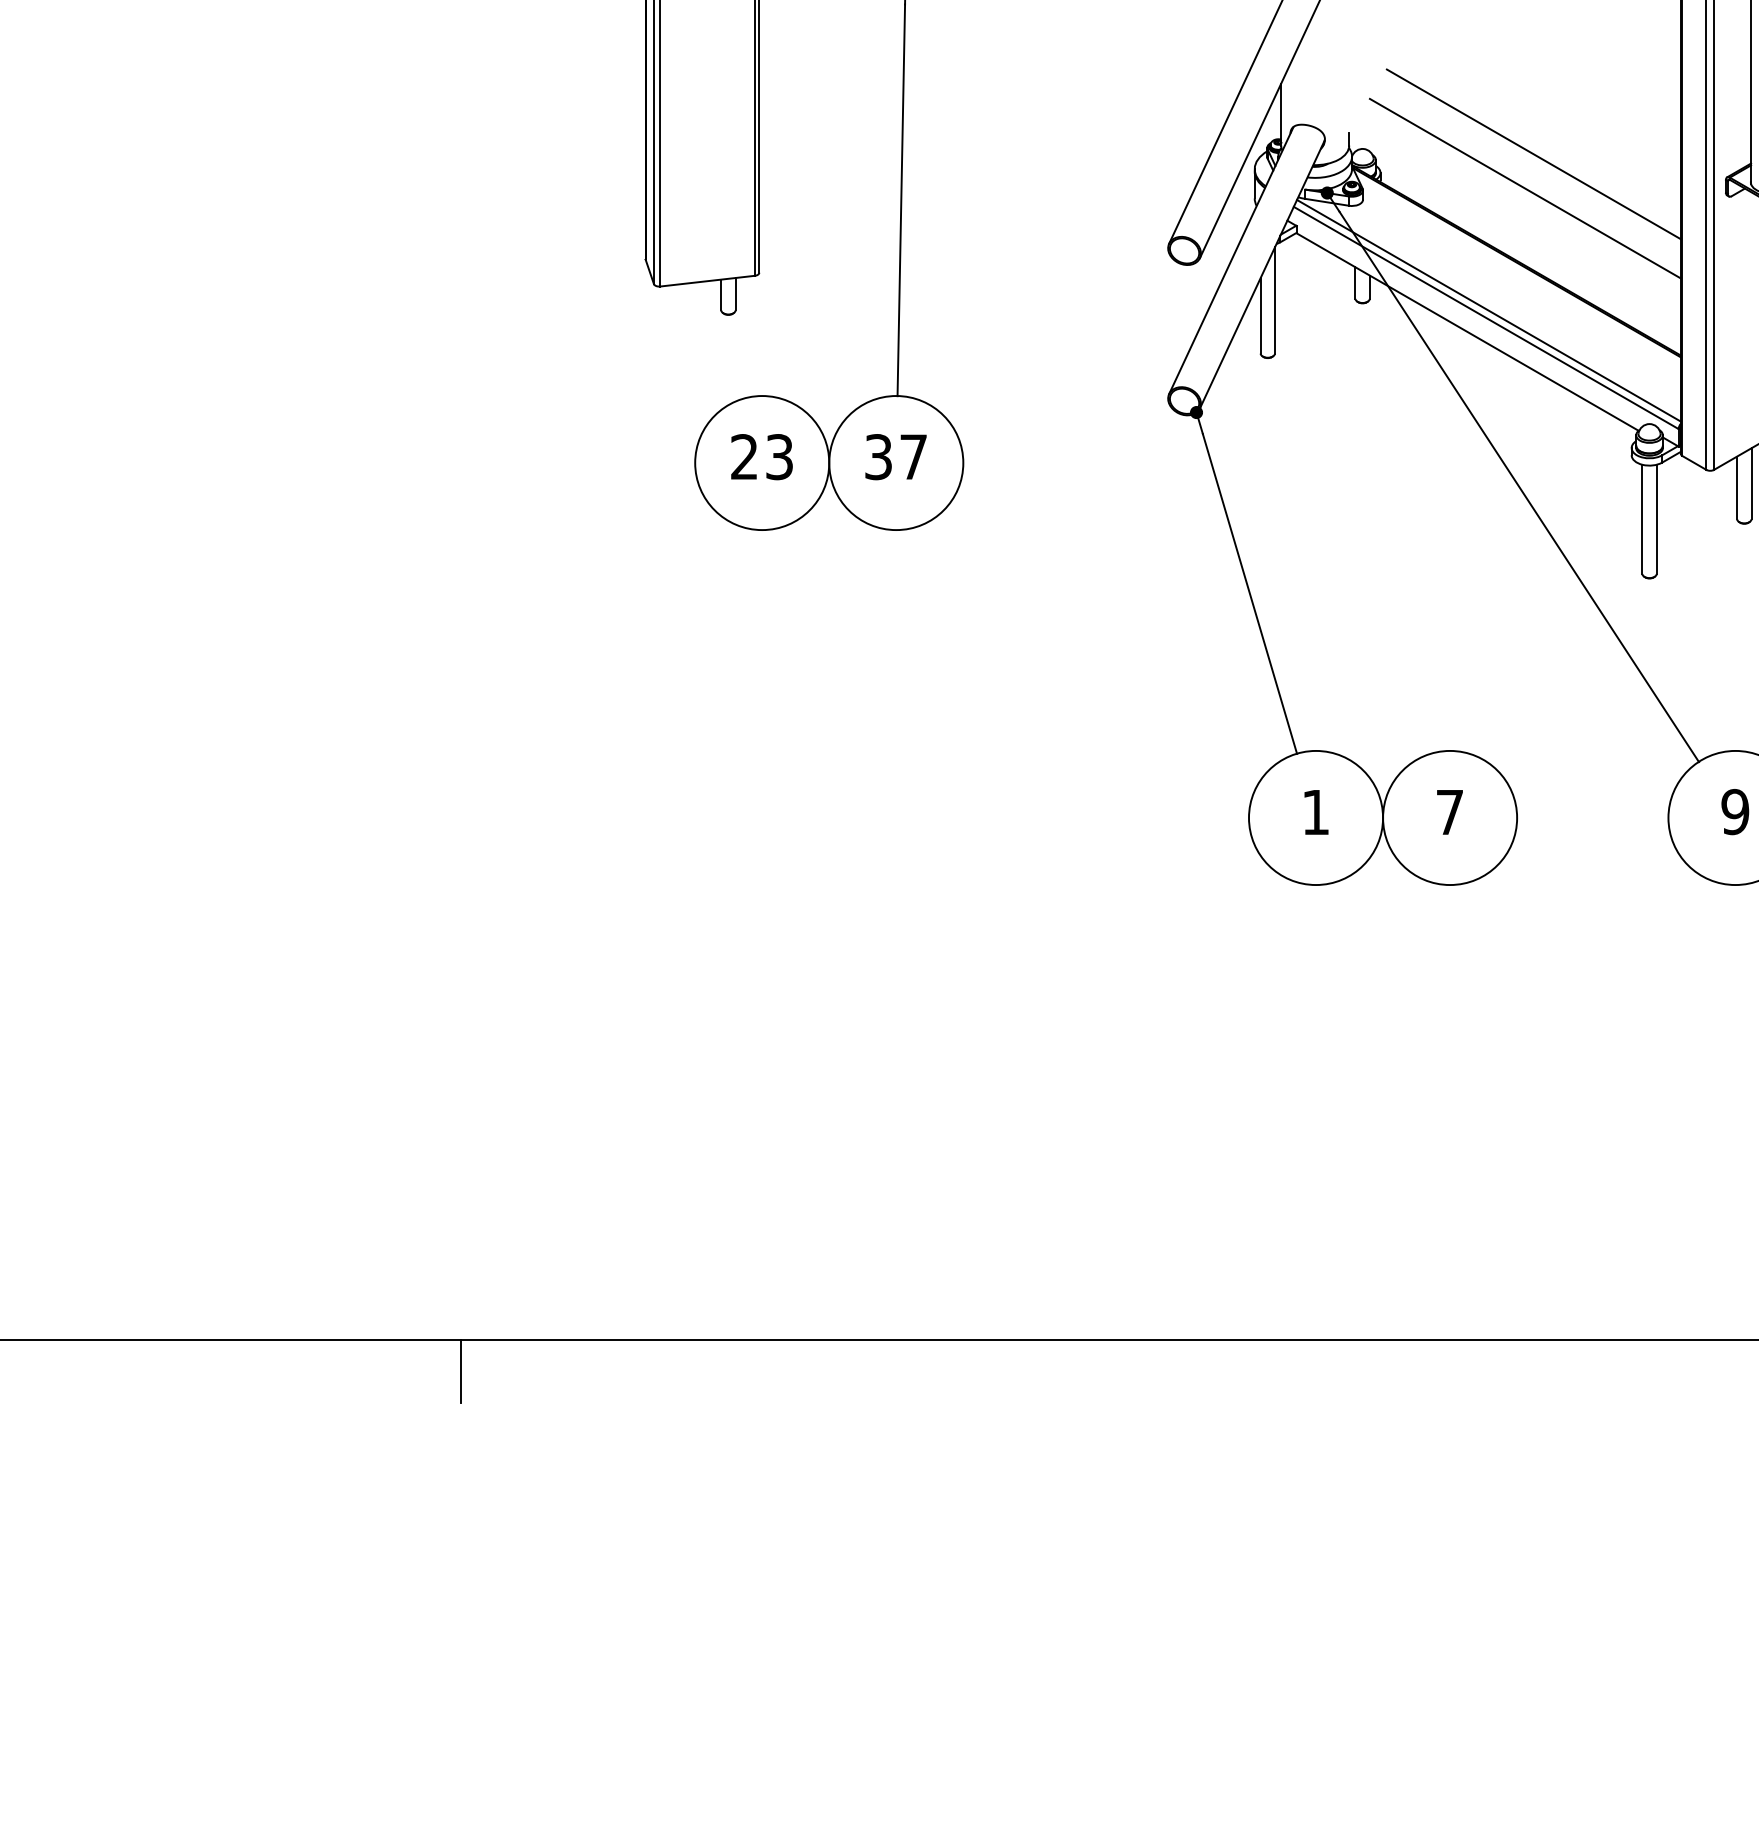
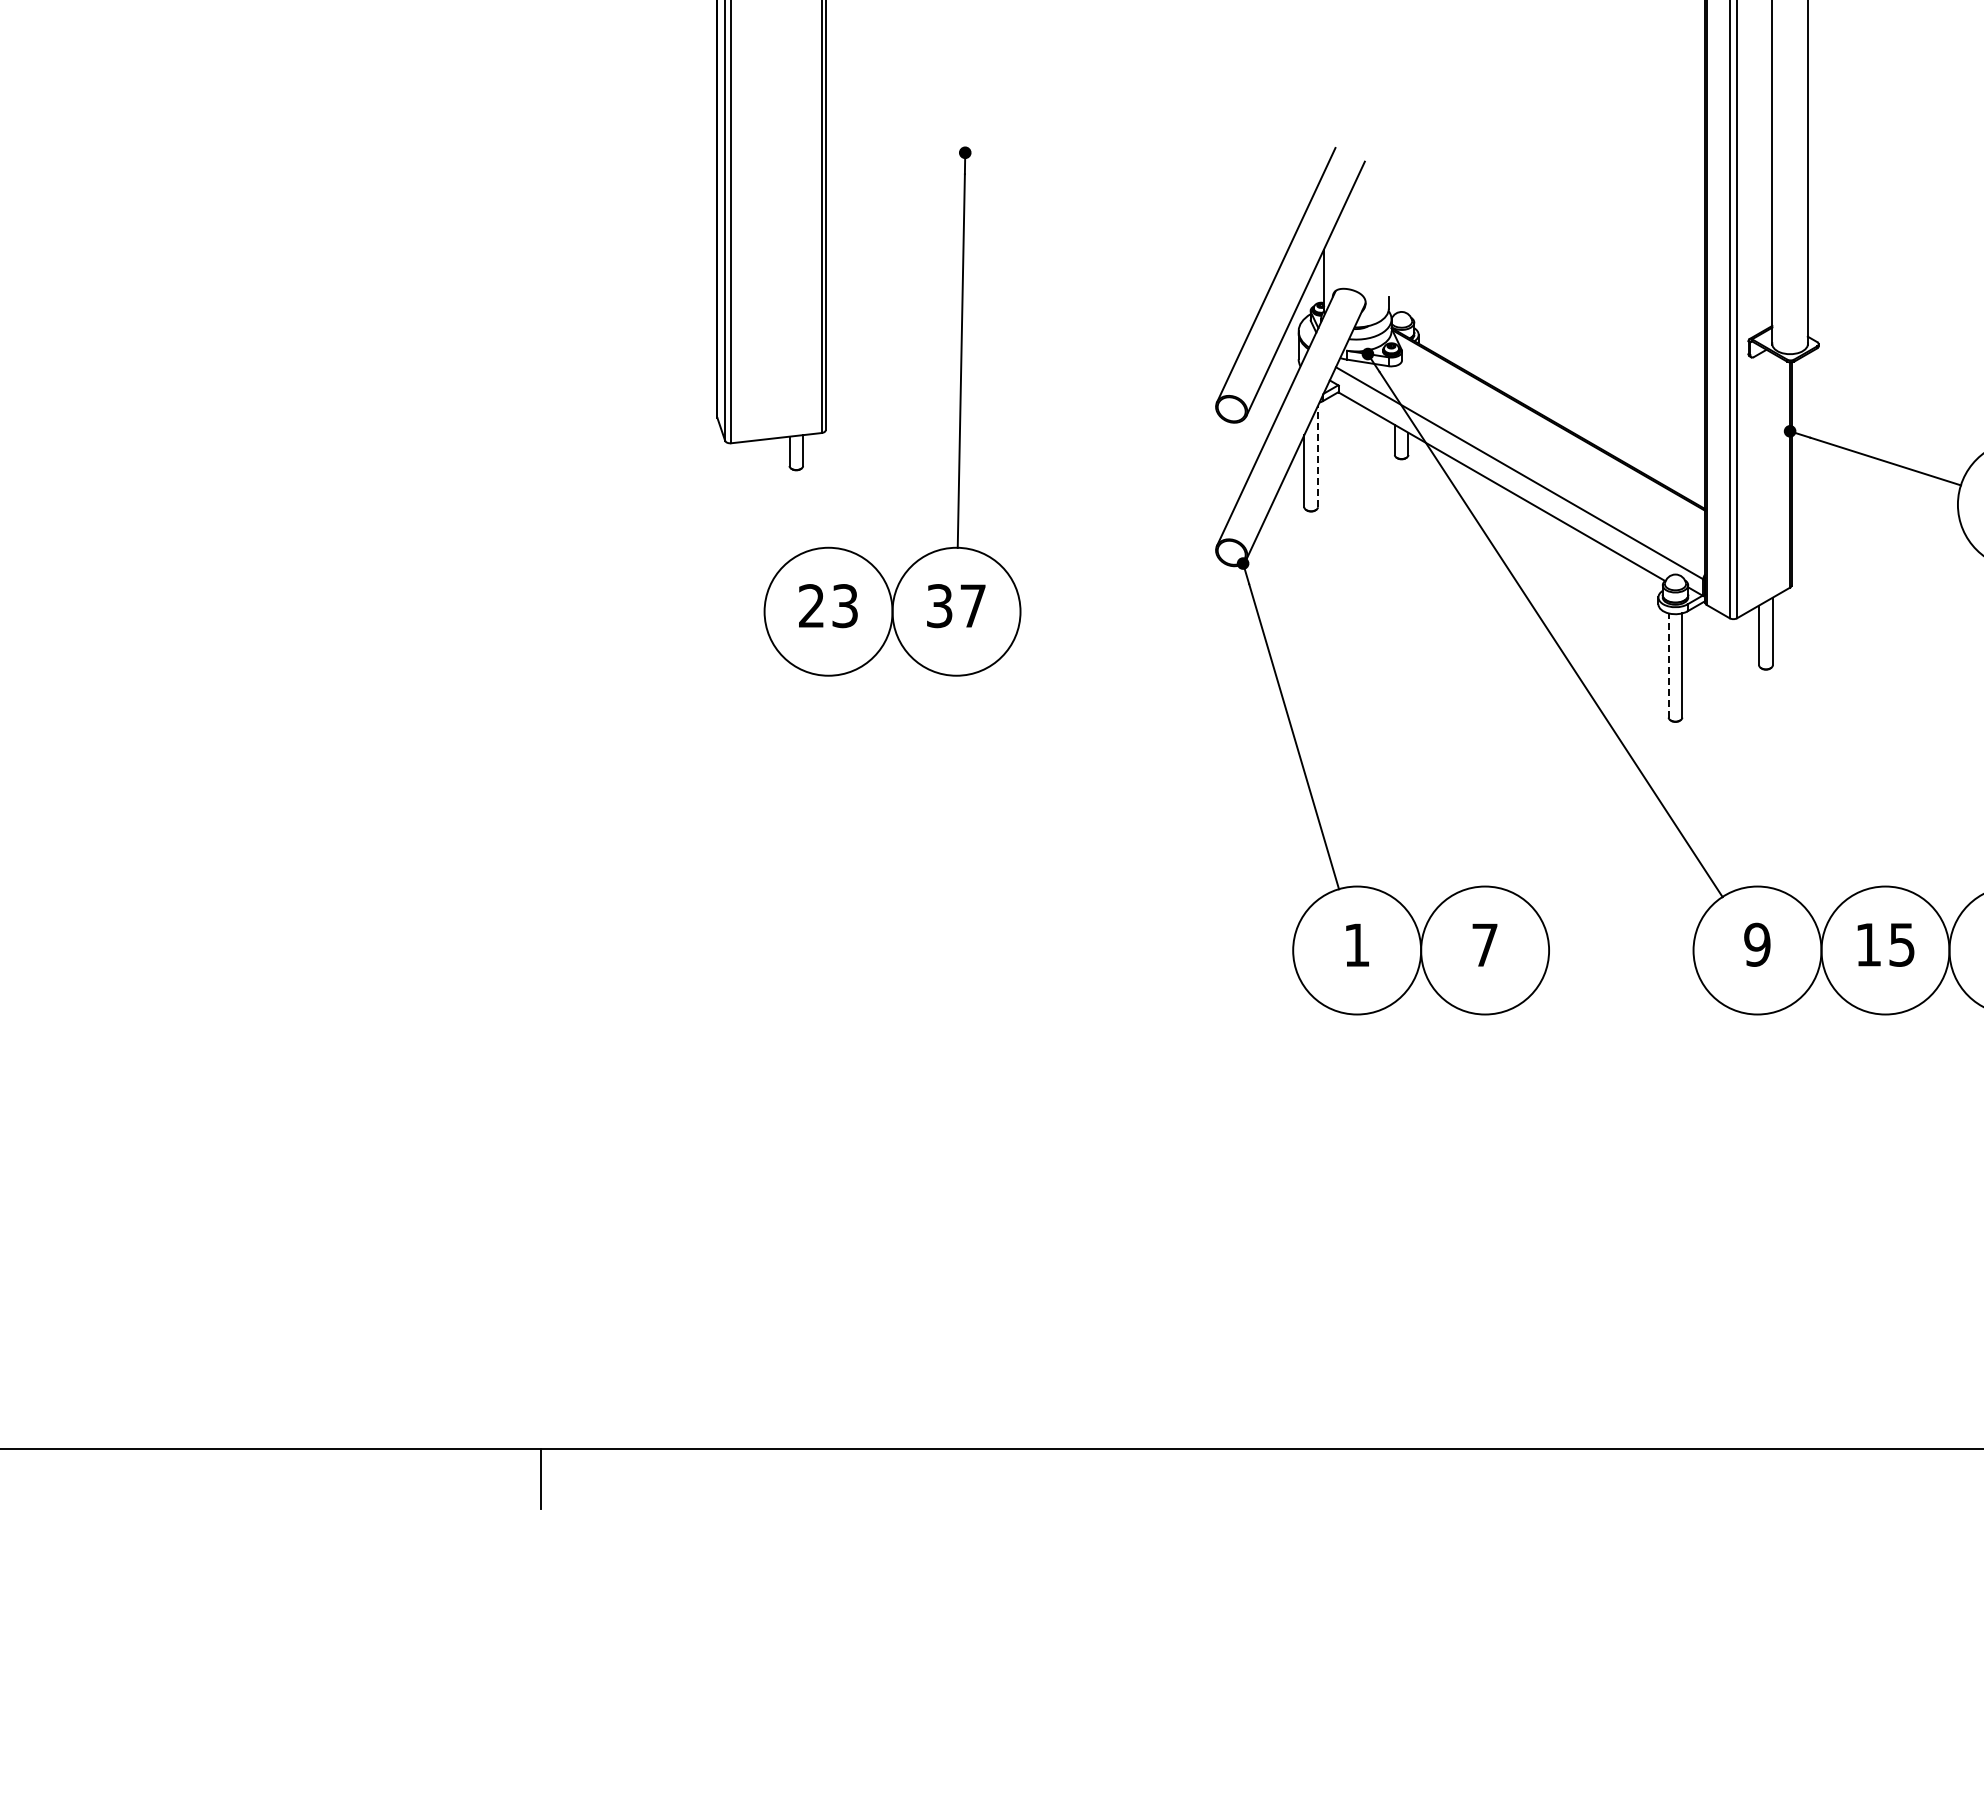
line: (1533, 154) -> (1564, 317), removed
line: (1524, 188) -> (1556, 349), removed
line: (1274, 300) -> (1317, 456), solid -> dashed
line: (1489, 310) -> (1522, 466), removed
line: (1642, 519) -> (1668, 665), solid -> dashed

